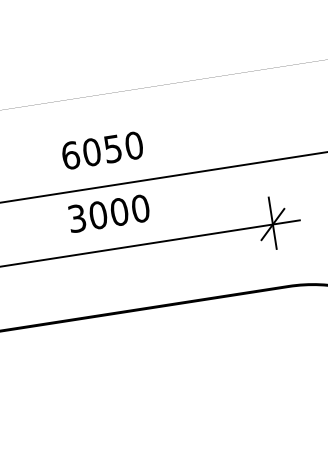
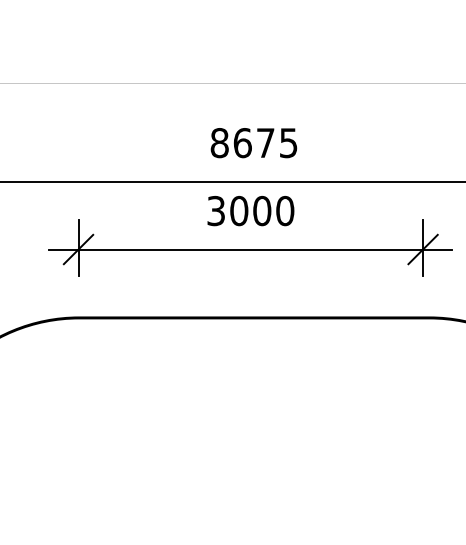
text: (101, 151) -> (253, 143), 6050 -> 8675

